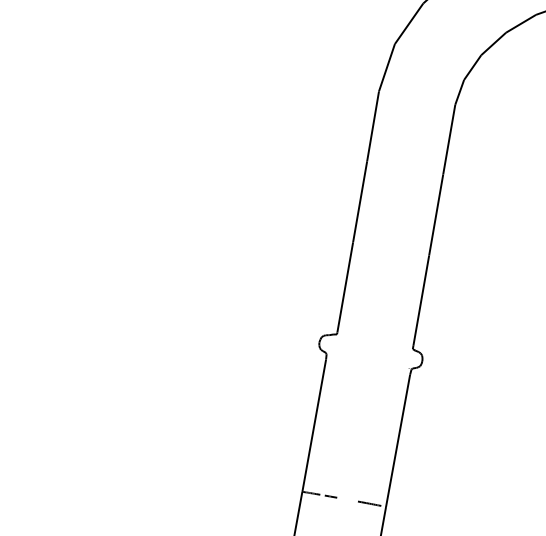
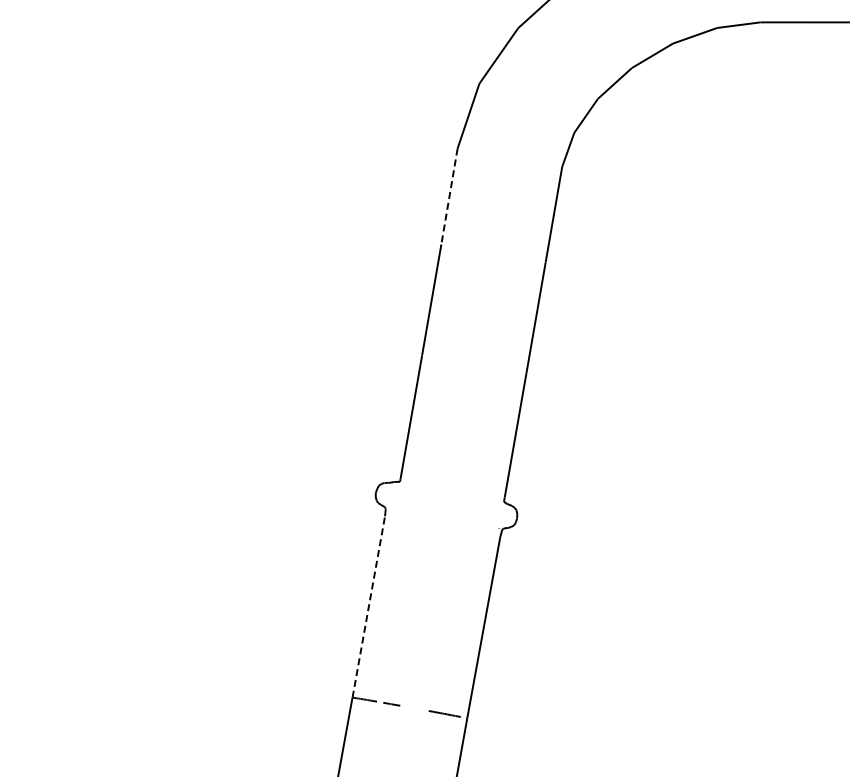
line: (373, 126) -> (449, 196), solid -> dashed
line: (314, 425) -> (368, 606), solid -> dashed

